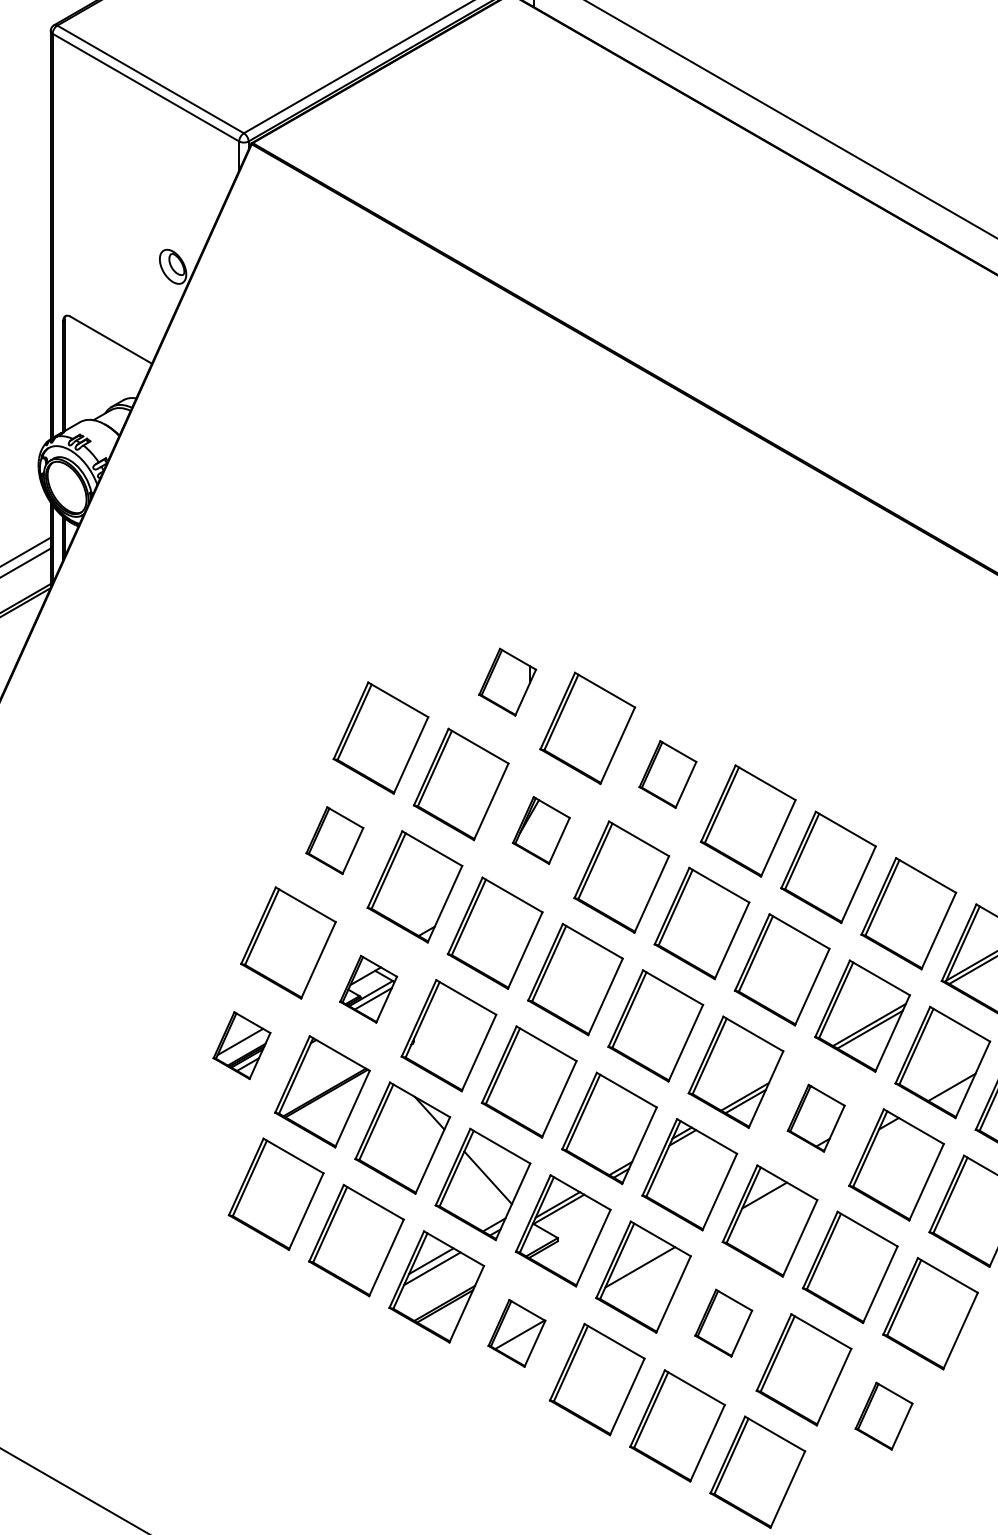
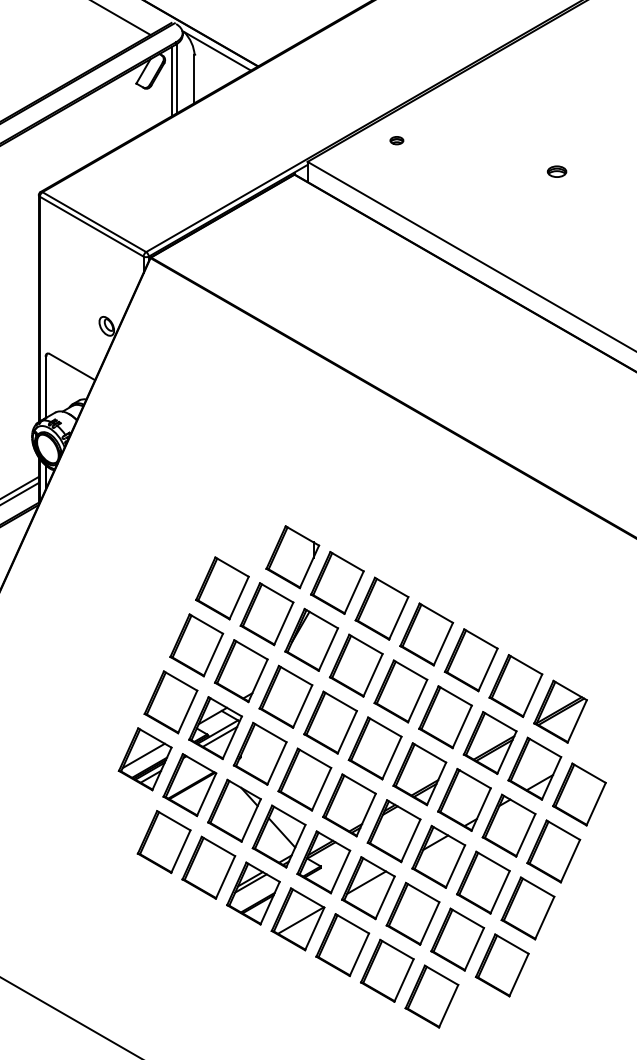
part: (506, 682) -> (292, 557), size x1.67
part: (667, 774) -> (381, 608), size x1.67
part: (541, 830) -> (311, 639), size x1.67
part: (334, 840) -> (196, 645), size x1.67
part: (368, 988) -> (215, 727), size x1.67
part: (240, 1045) -> (144, 759), size x1.67
part: (816, 1117) -> (464, 799), size x1.67
part: (722, 1322) -> (412, 913), size x1.67
part: (515, 1333) -> (297, 919), size x1.67
part: (882, 1416) -> (501, 965), size x1.67

